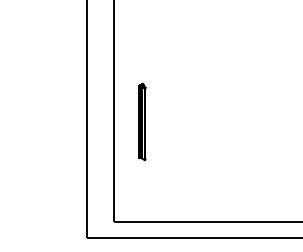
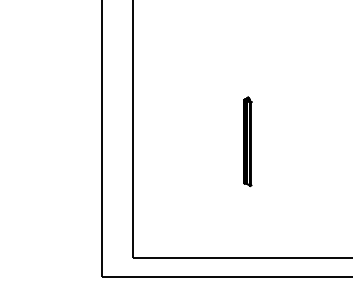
part: (142, 121) -> (247, 141), moved

